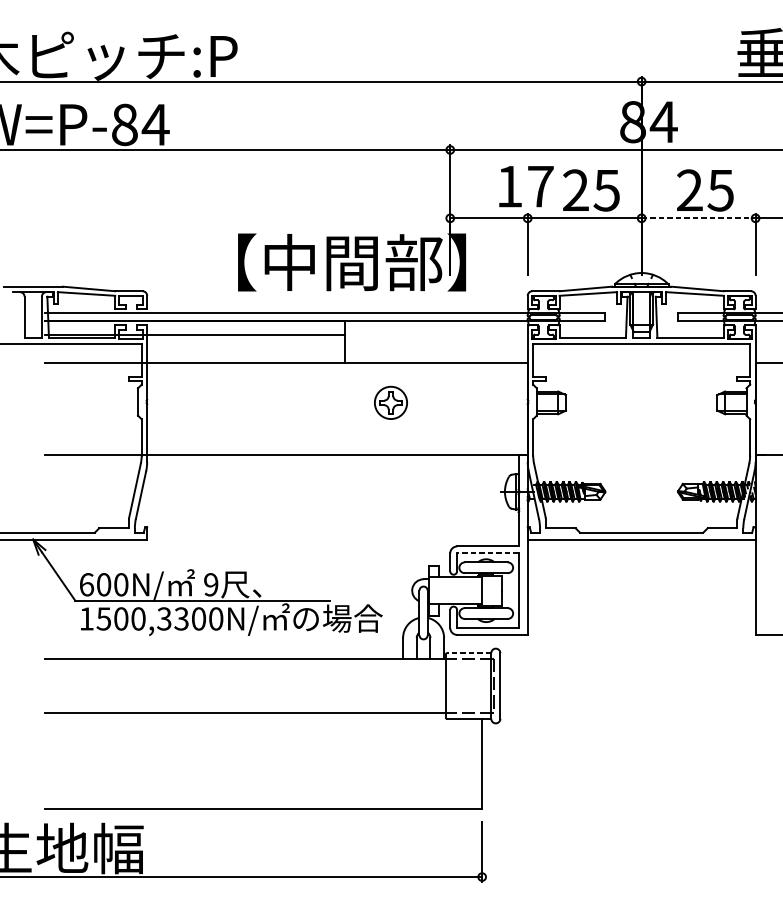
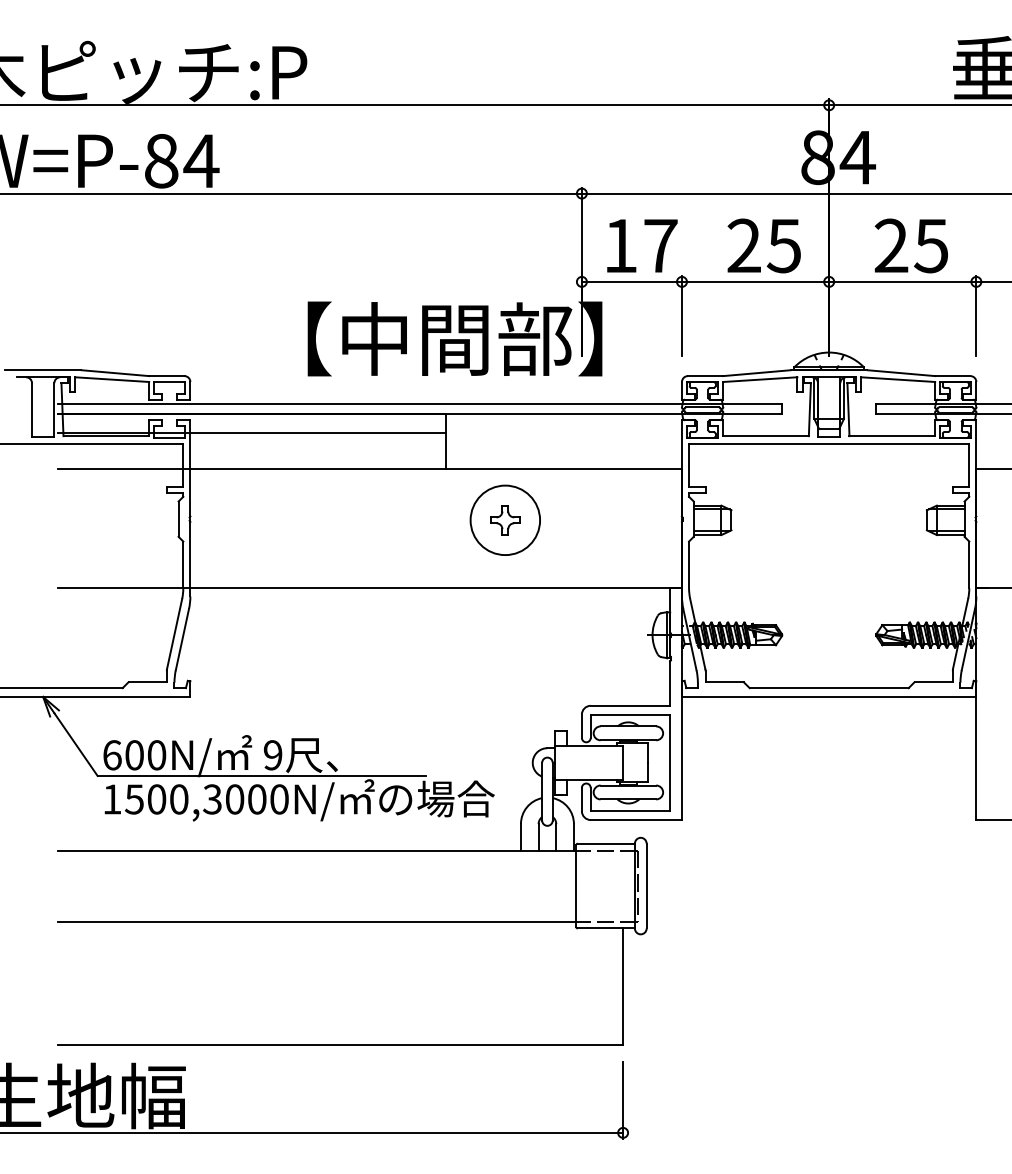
text: (526, 186) -> (642, 245), moved
line: (698, 218) -> (902, 281), dashed -> solid
circle: (391, 403) -> (505, 520), size x1.67
line: (487, 553) -> (630, 714), dashed -> solid
text: (181, 618) -> (234, 799), 1500,3300N/ -> 1500,3000N/
line: (469, 653) -> (606, 843), dashed -> solid

